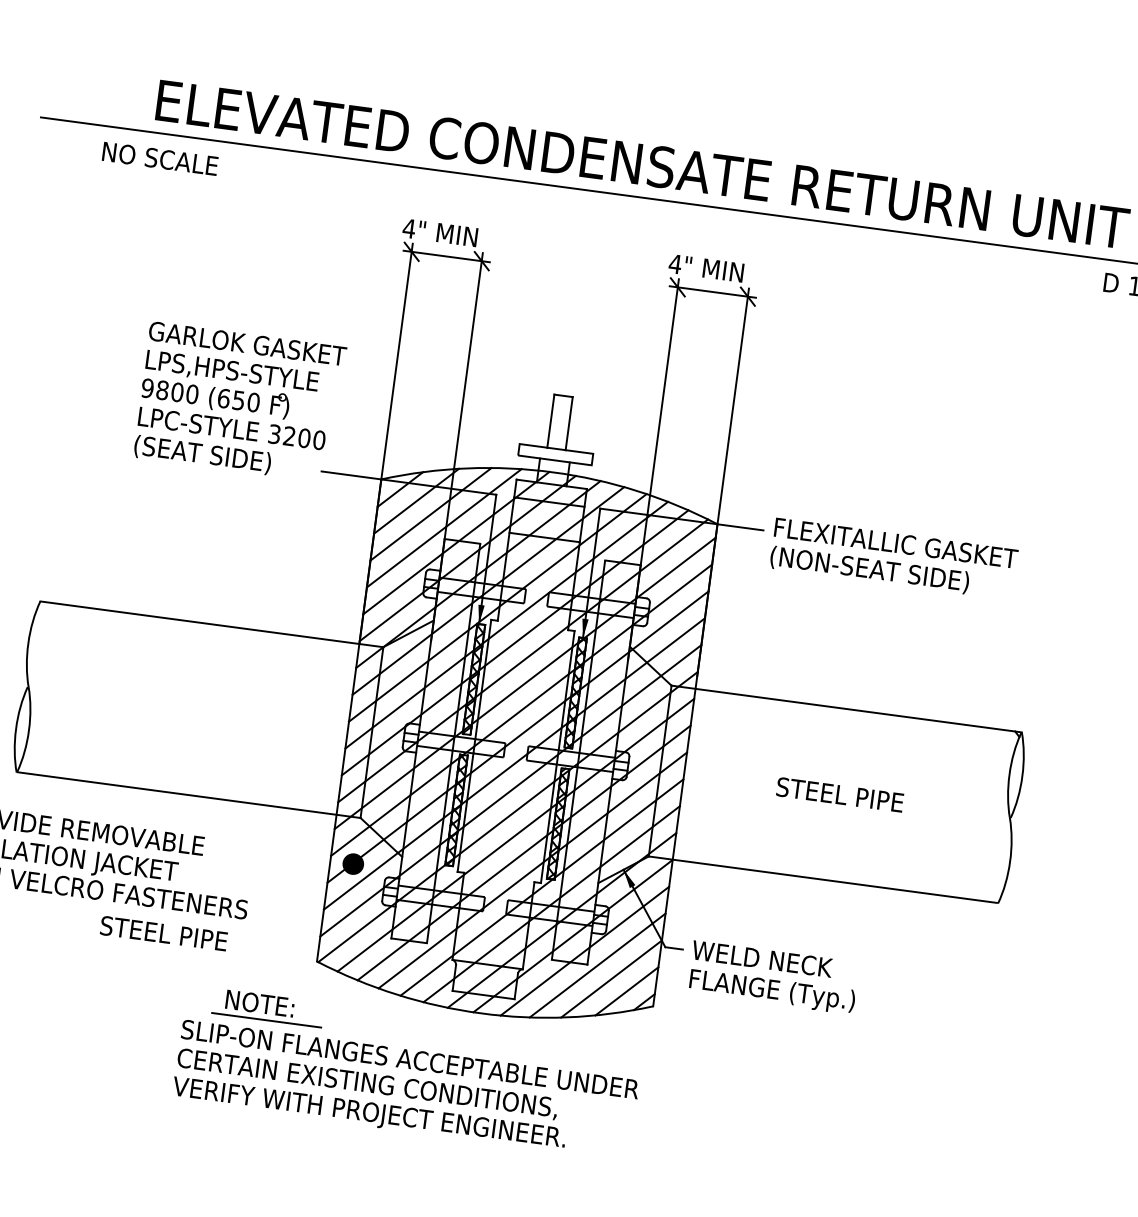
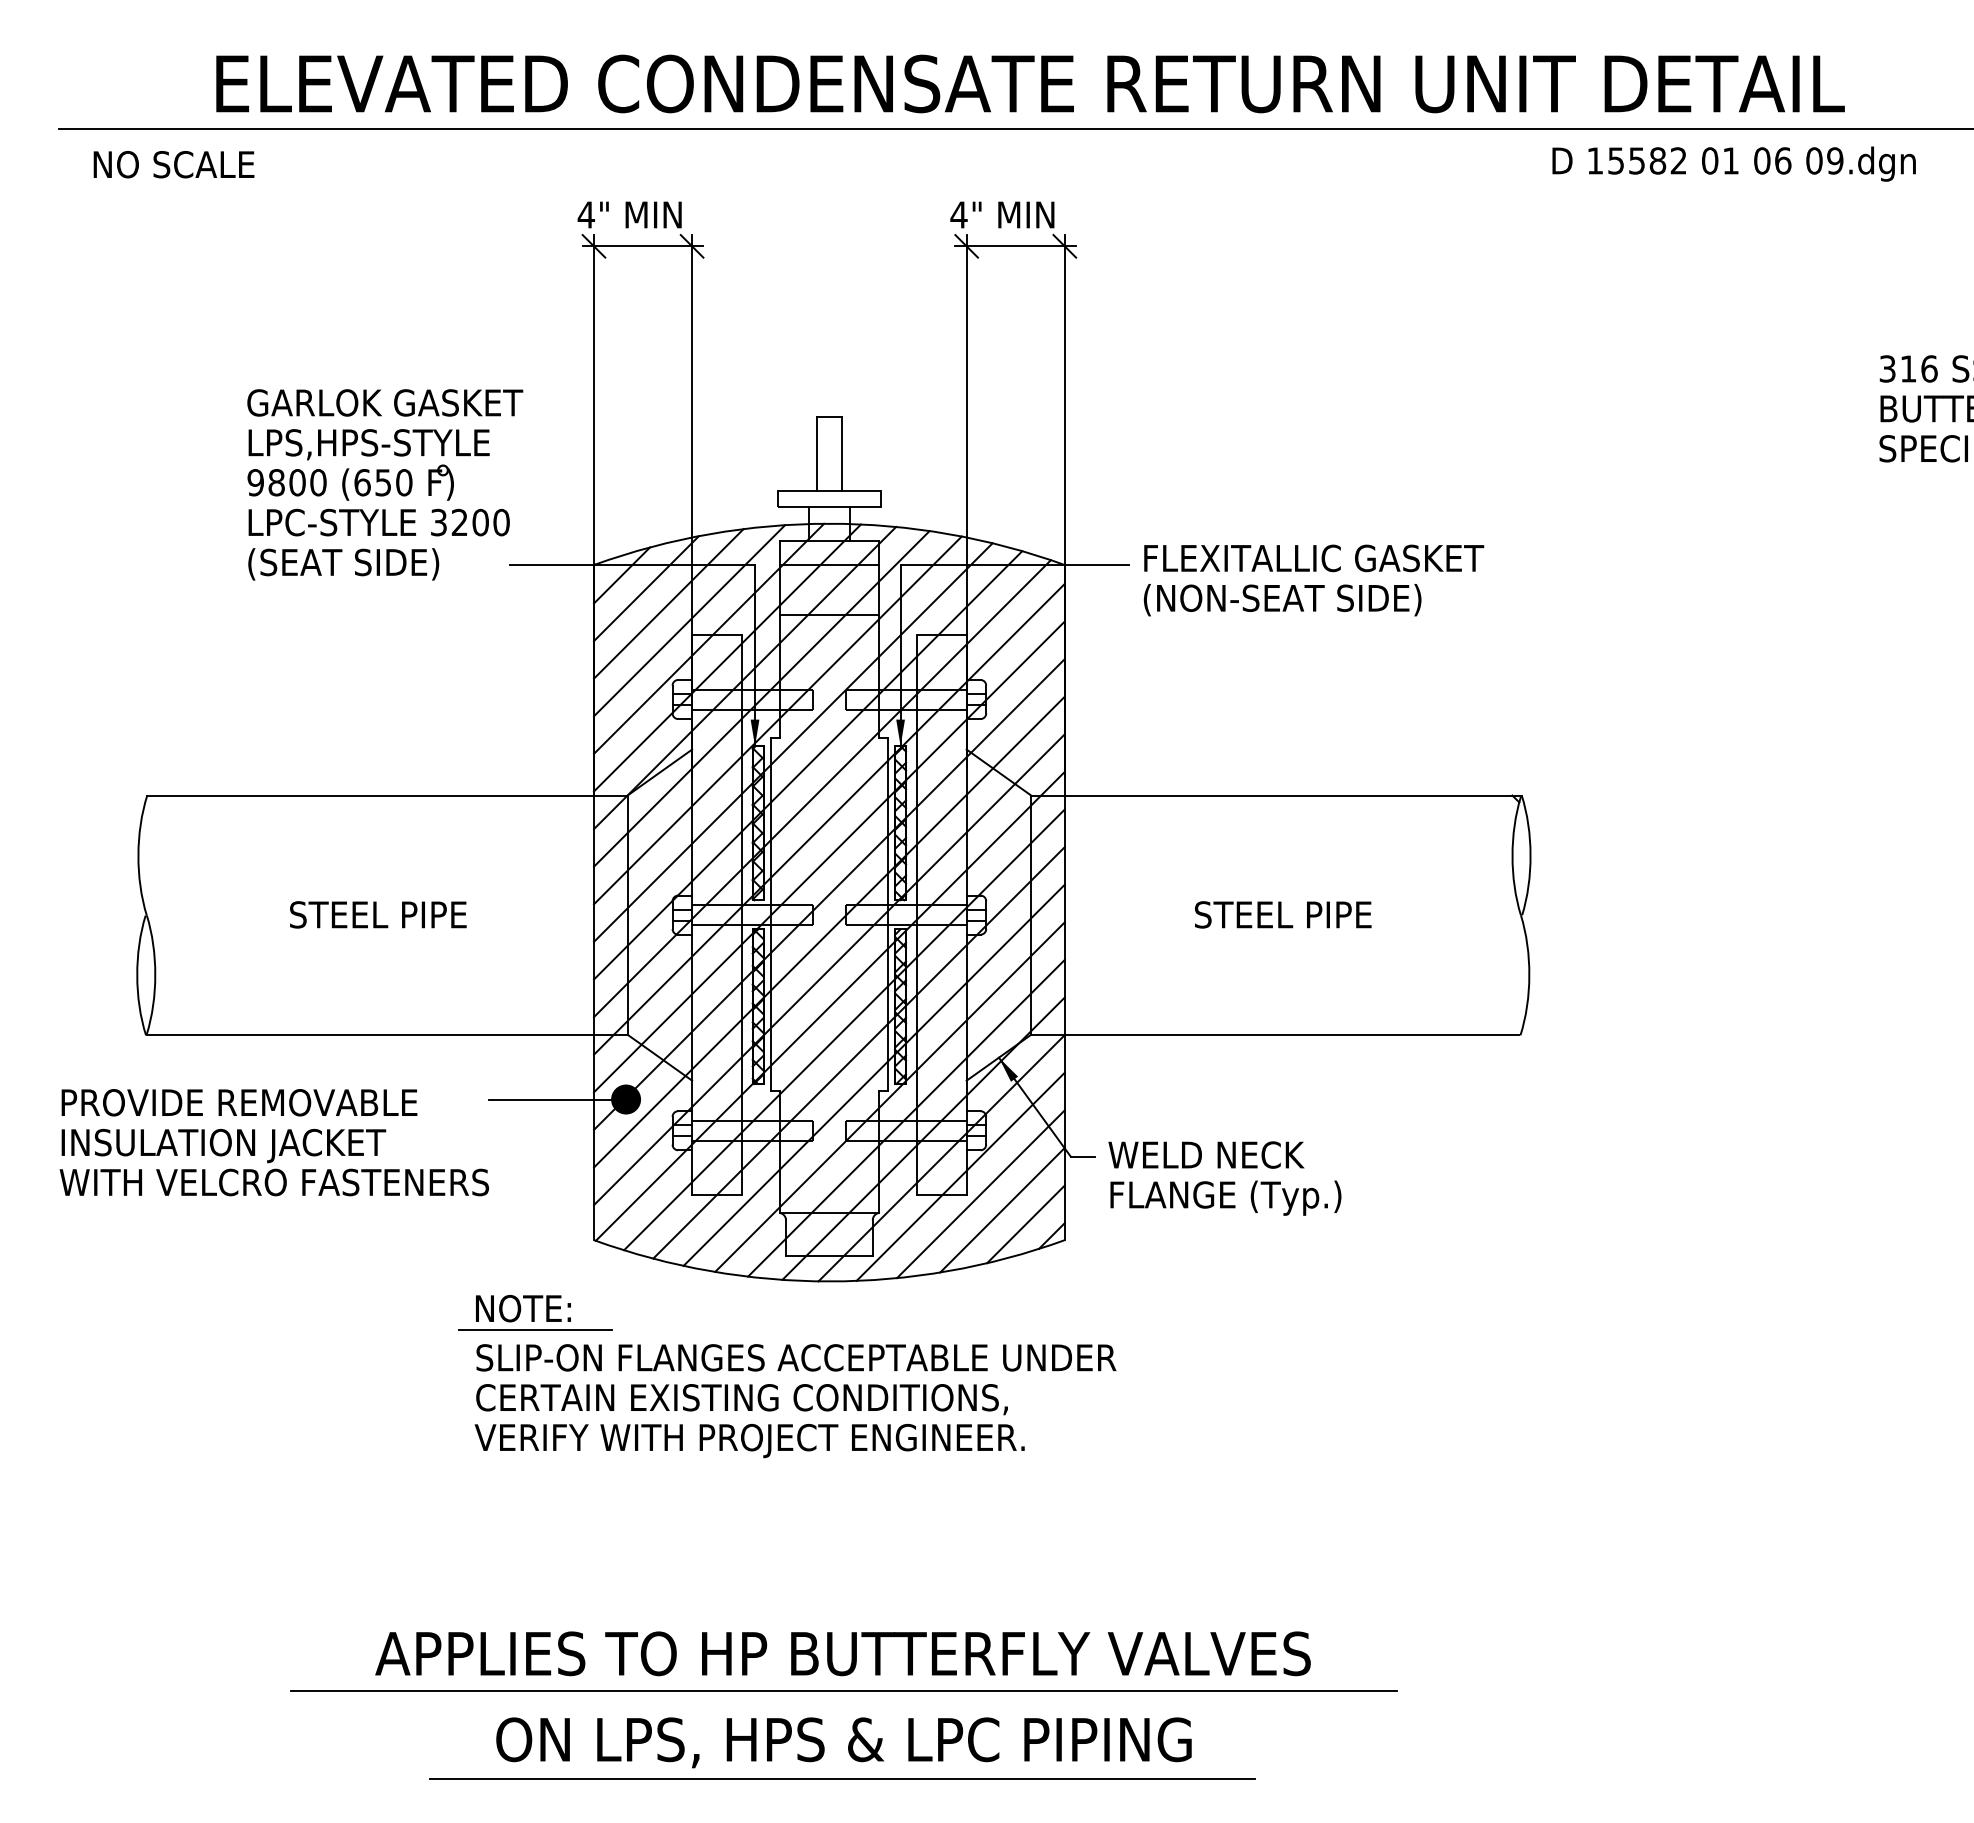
text: (159, 158) -> (173, 164), moved
line: (304, 857) -> (557, 1099), added
text: (164, 933) -> (378, 914), moved
text: (405, 1090) -> (795, 1401), moved

